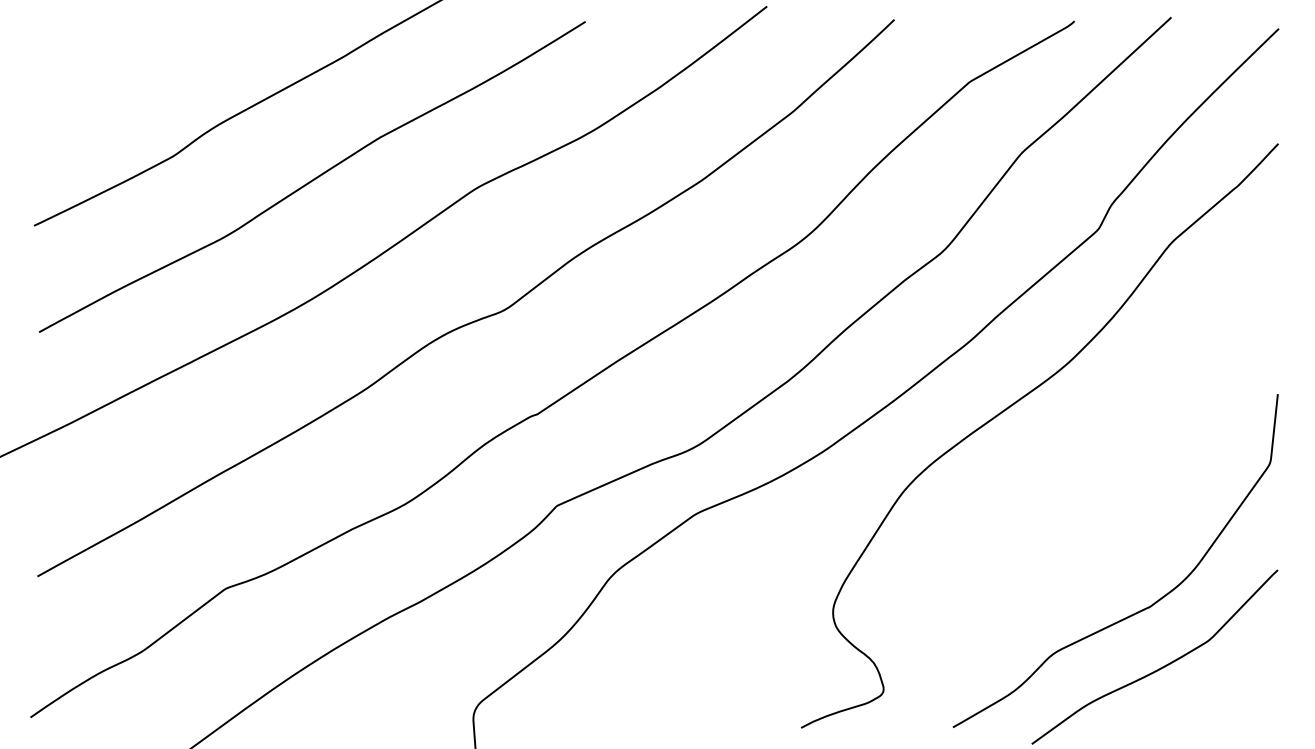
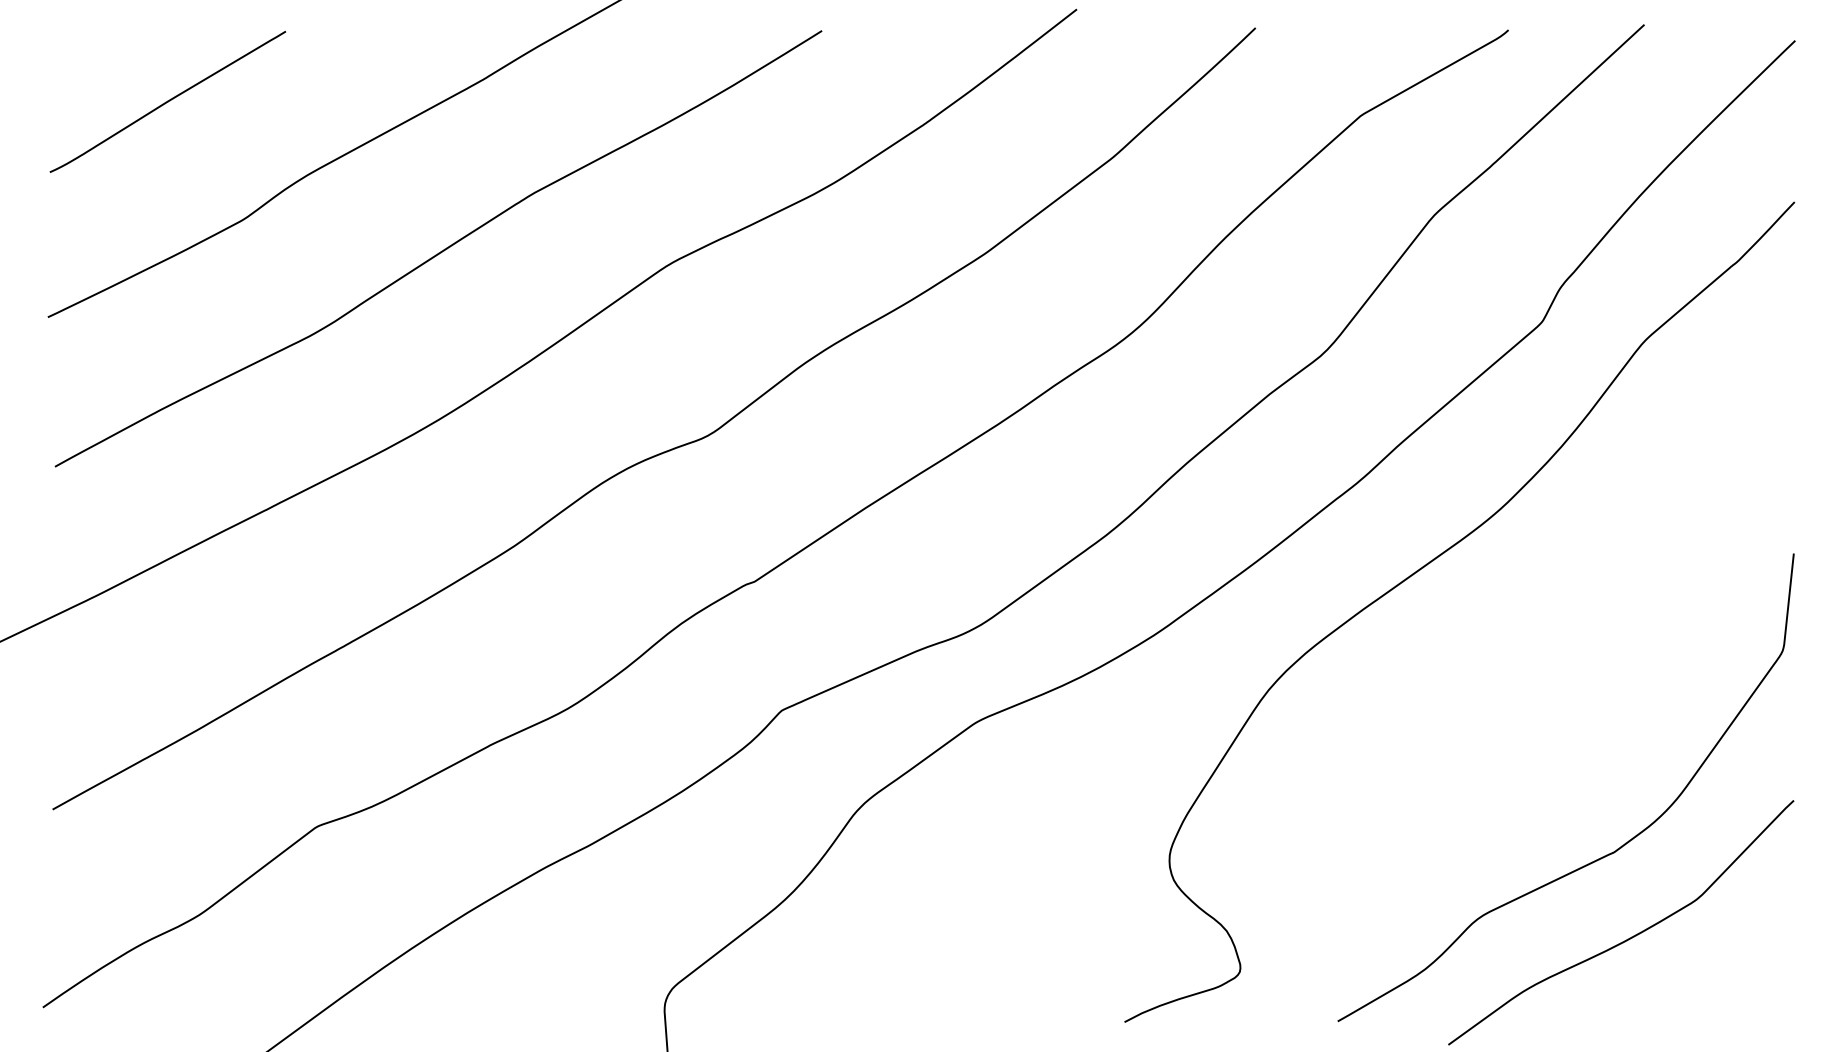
curve: (119, 72) -> (167, 101), added

